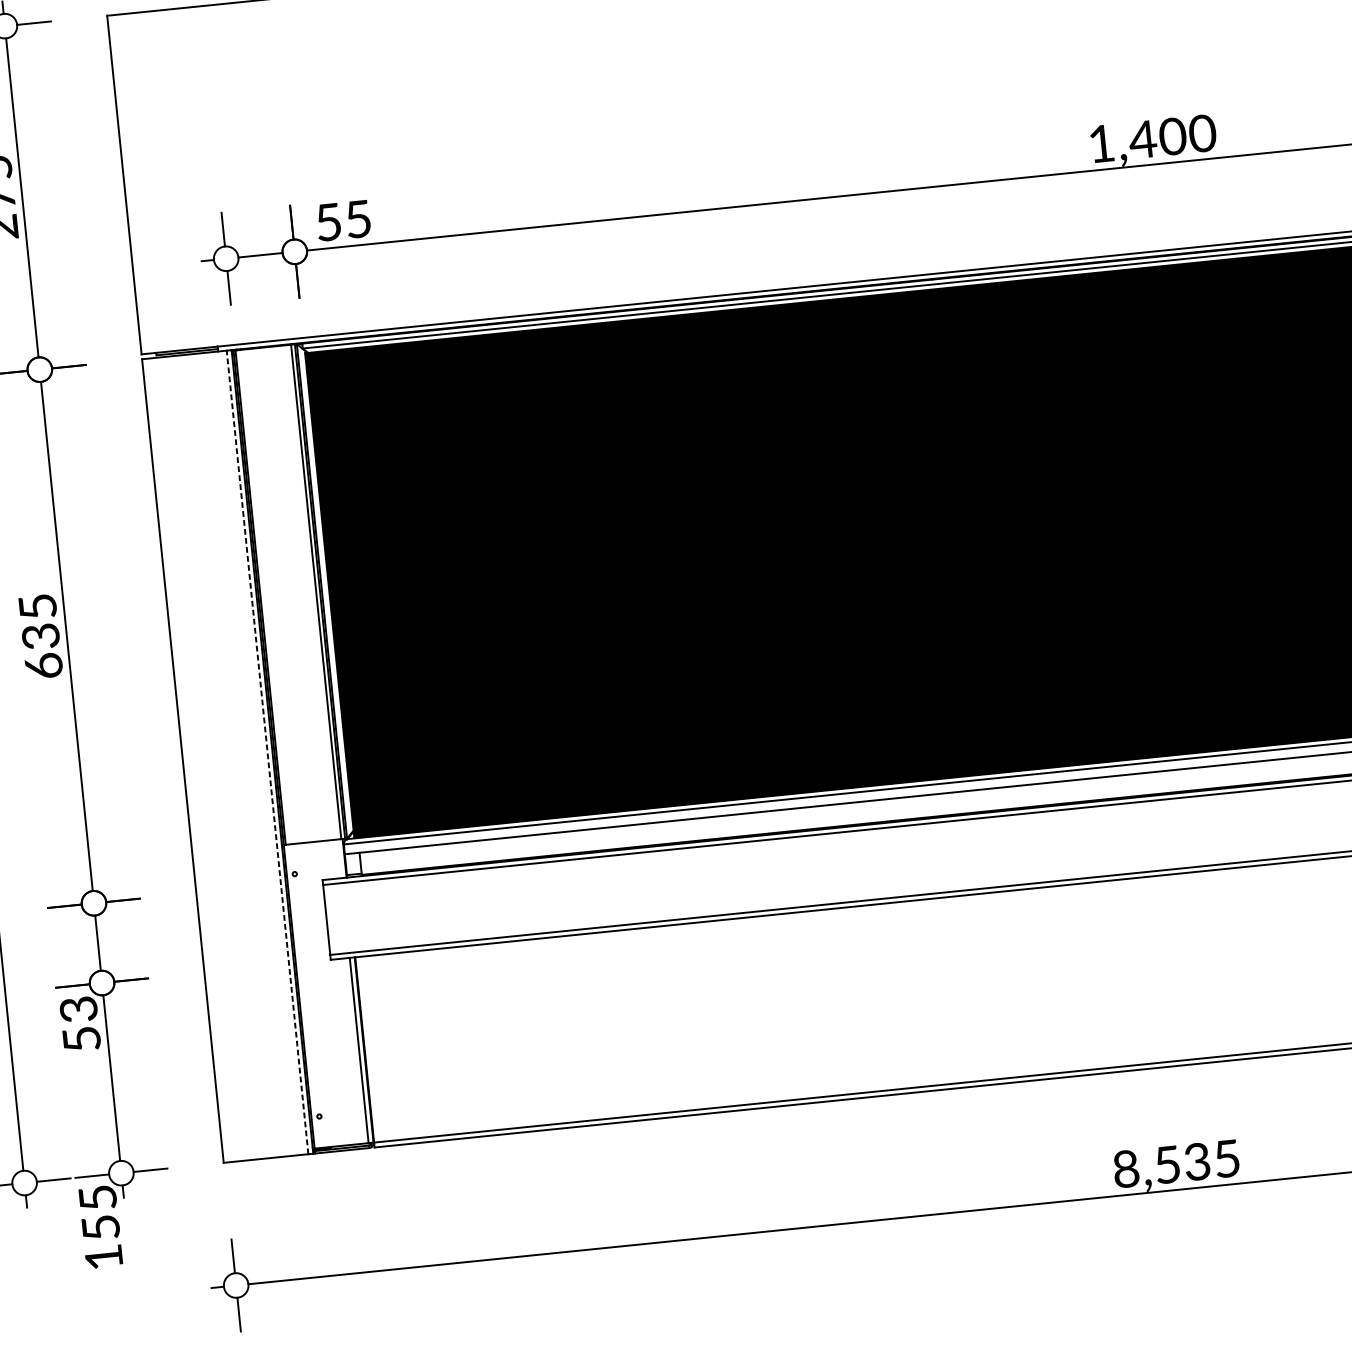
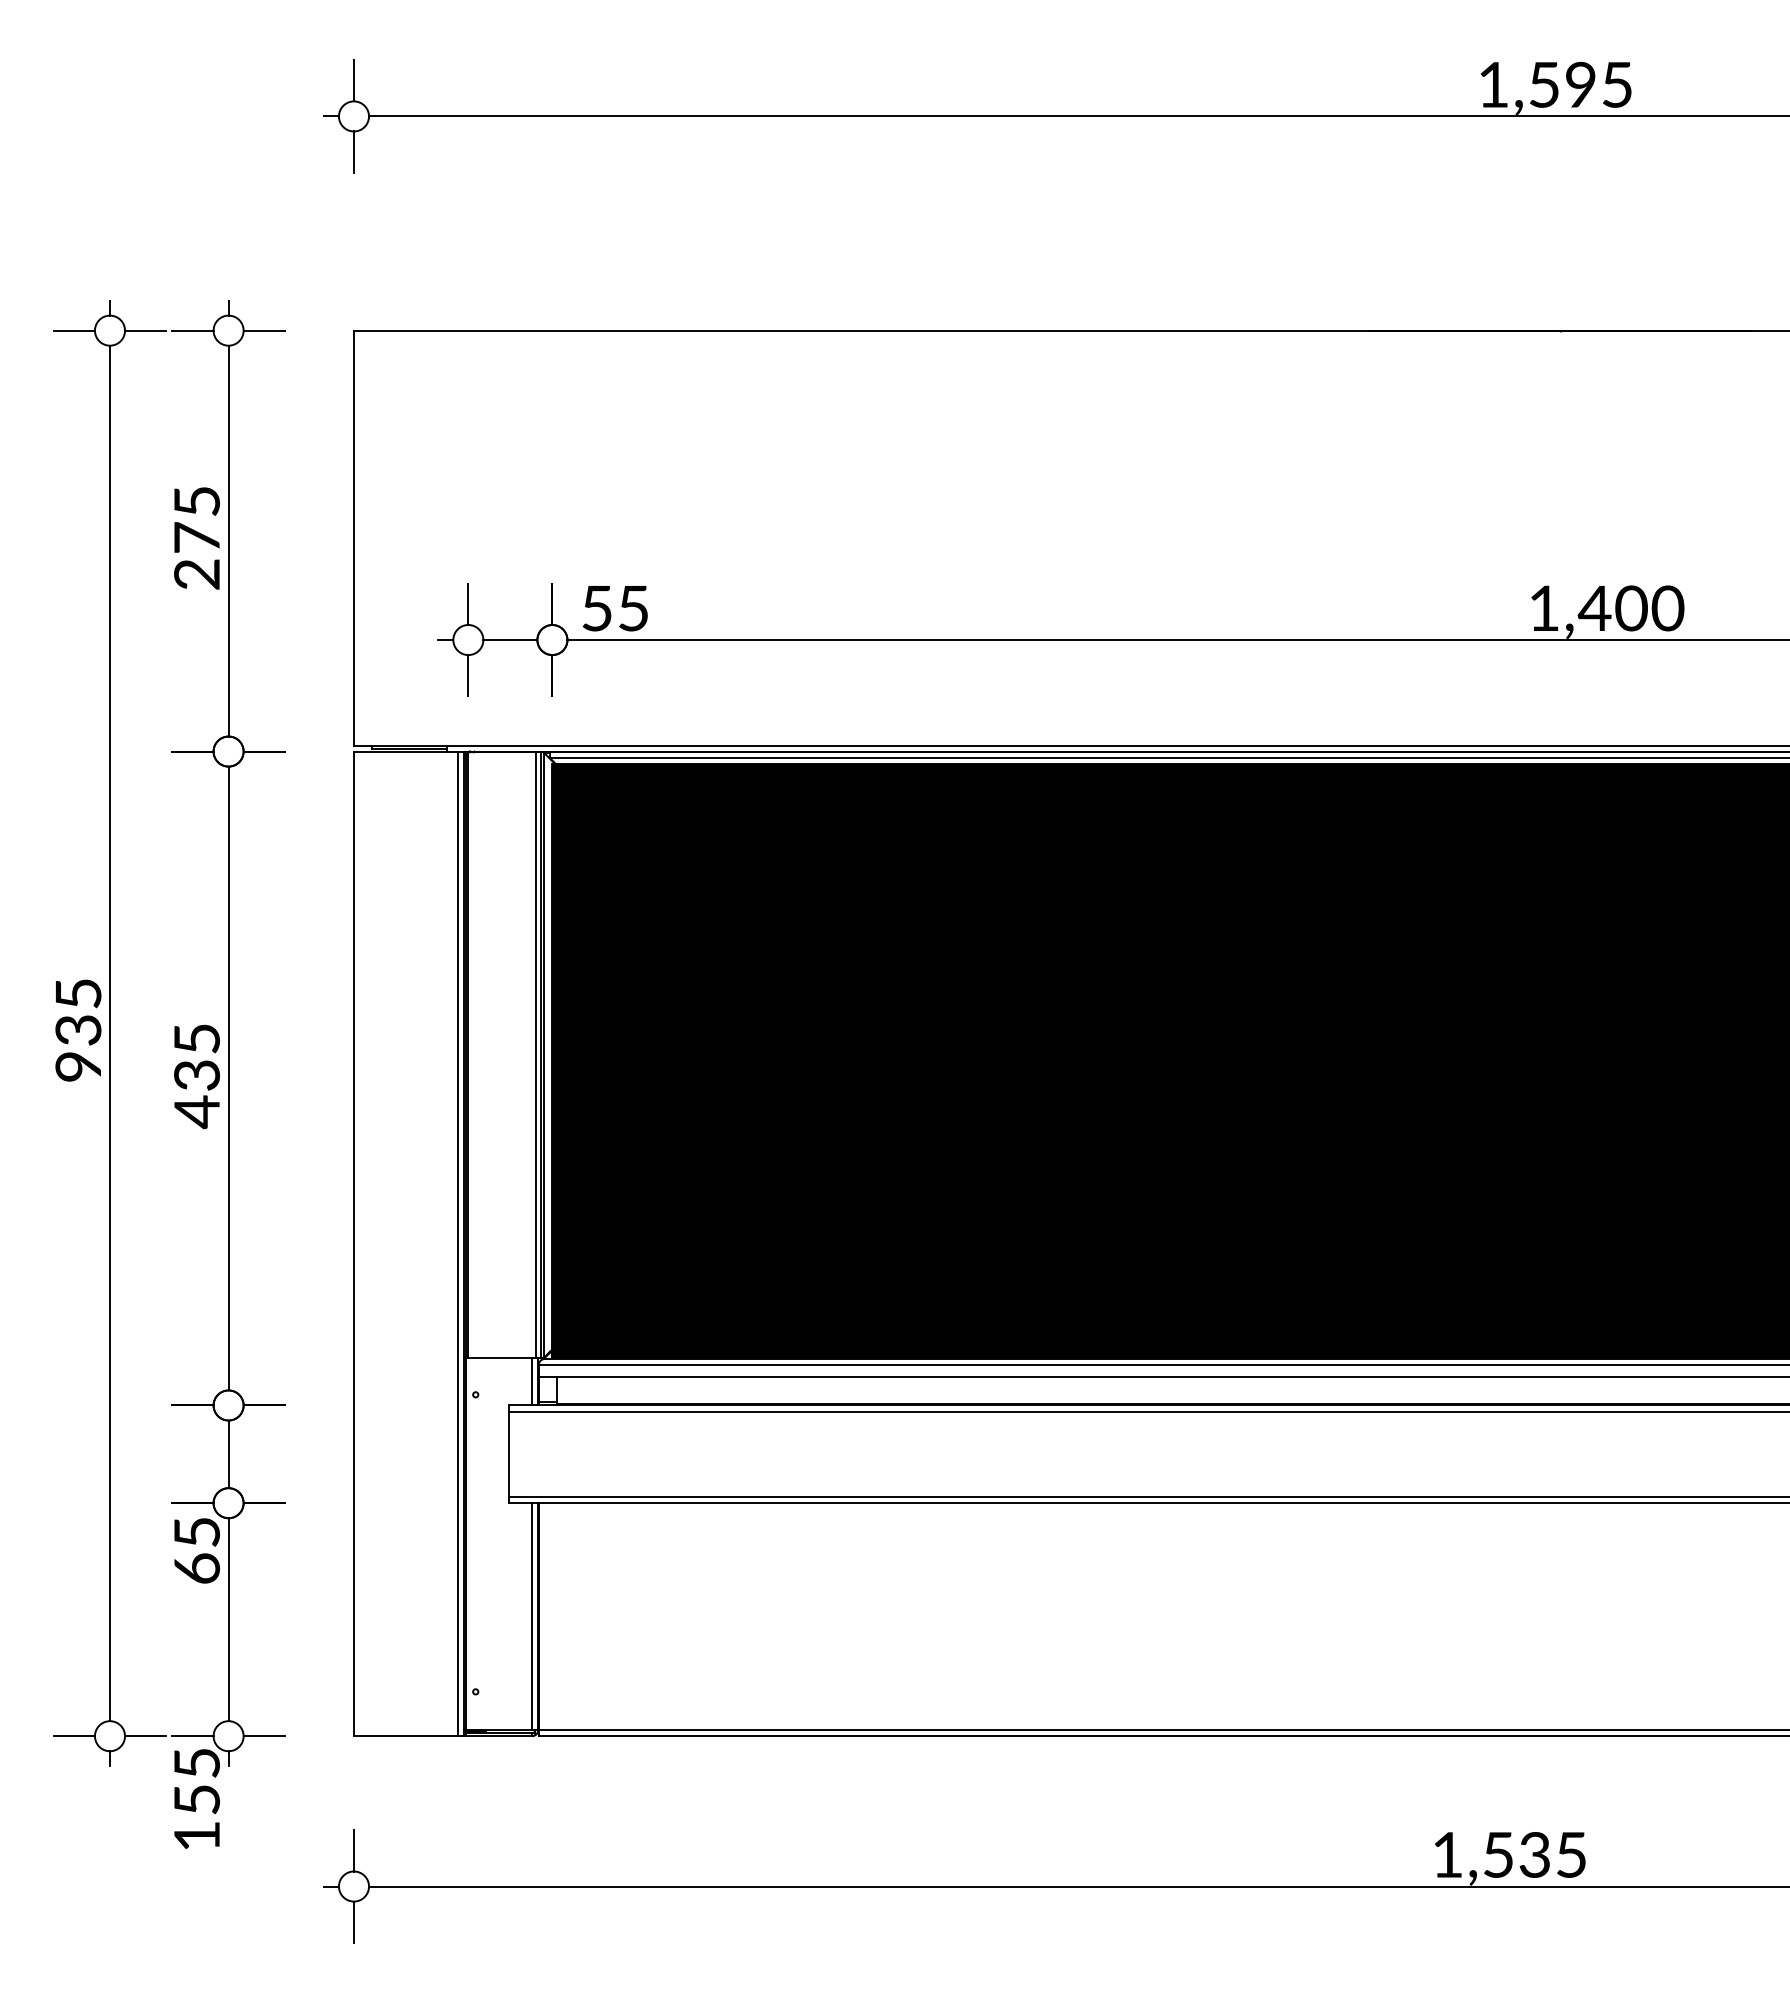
text: (43, 666) -> (196, 1112), 635 -> 435
line: (267, 752) -> (457, 1243), dashed -> solid
line: (340, 858) -> (532, 1381), added
text: (79, 1024) -> (196, 1550), 53 -> 65
text: (1125, 1168) -> (1447, 1854), 8,535 -> 1,535

